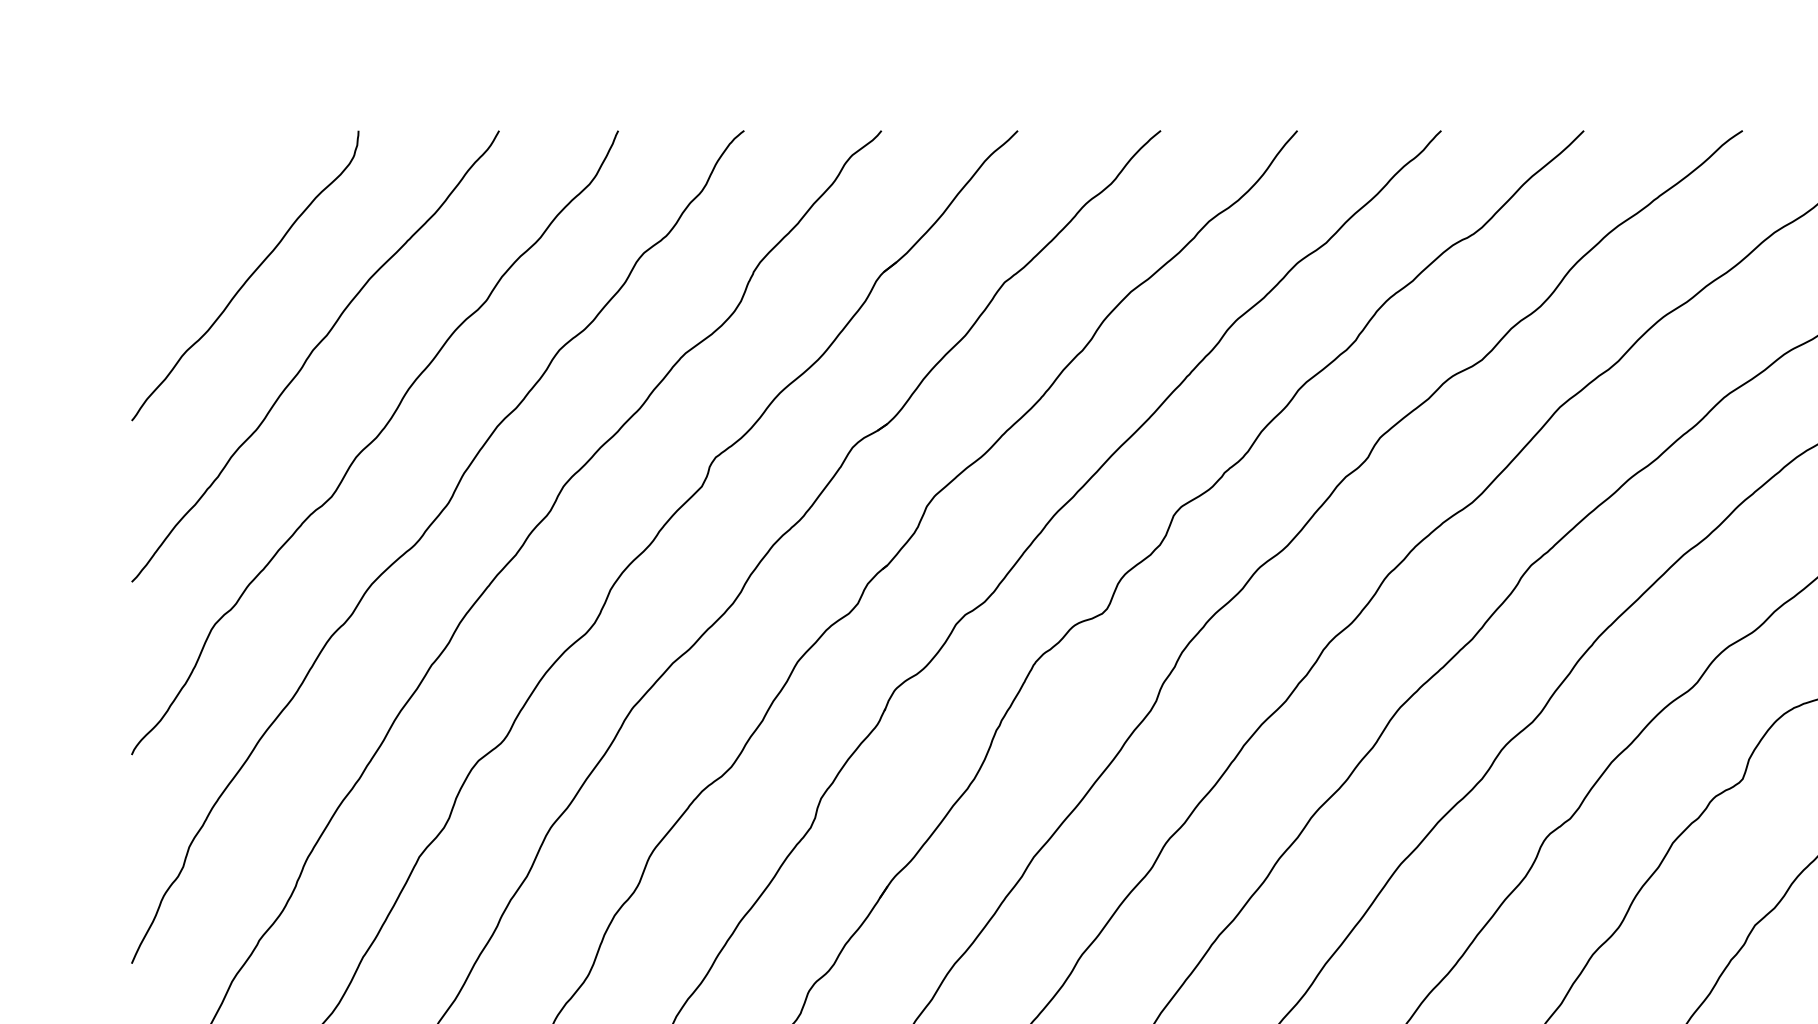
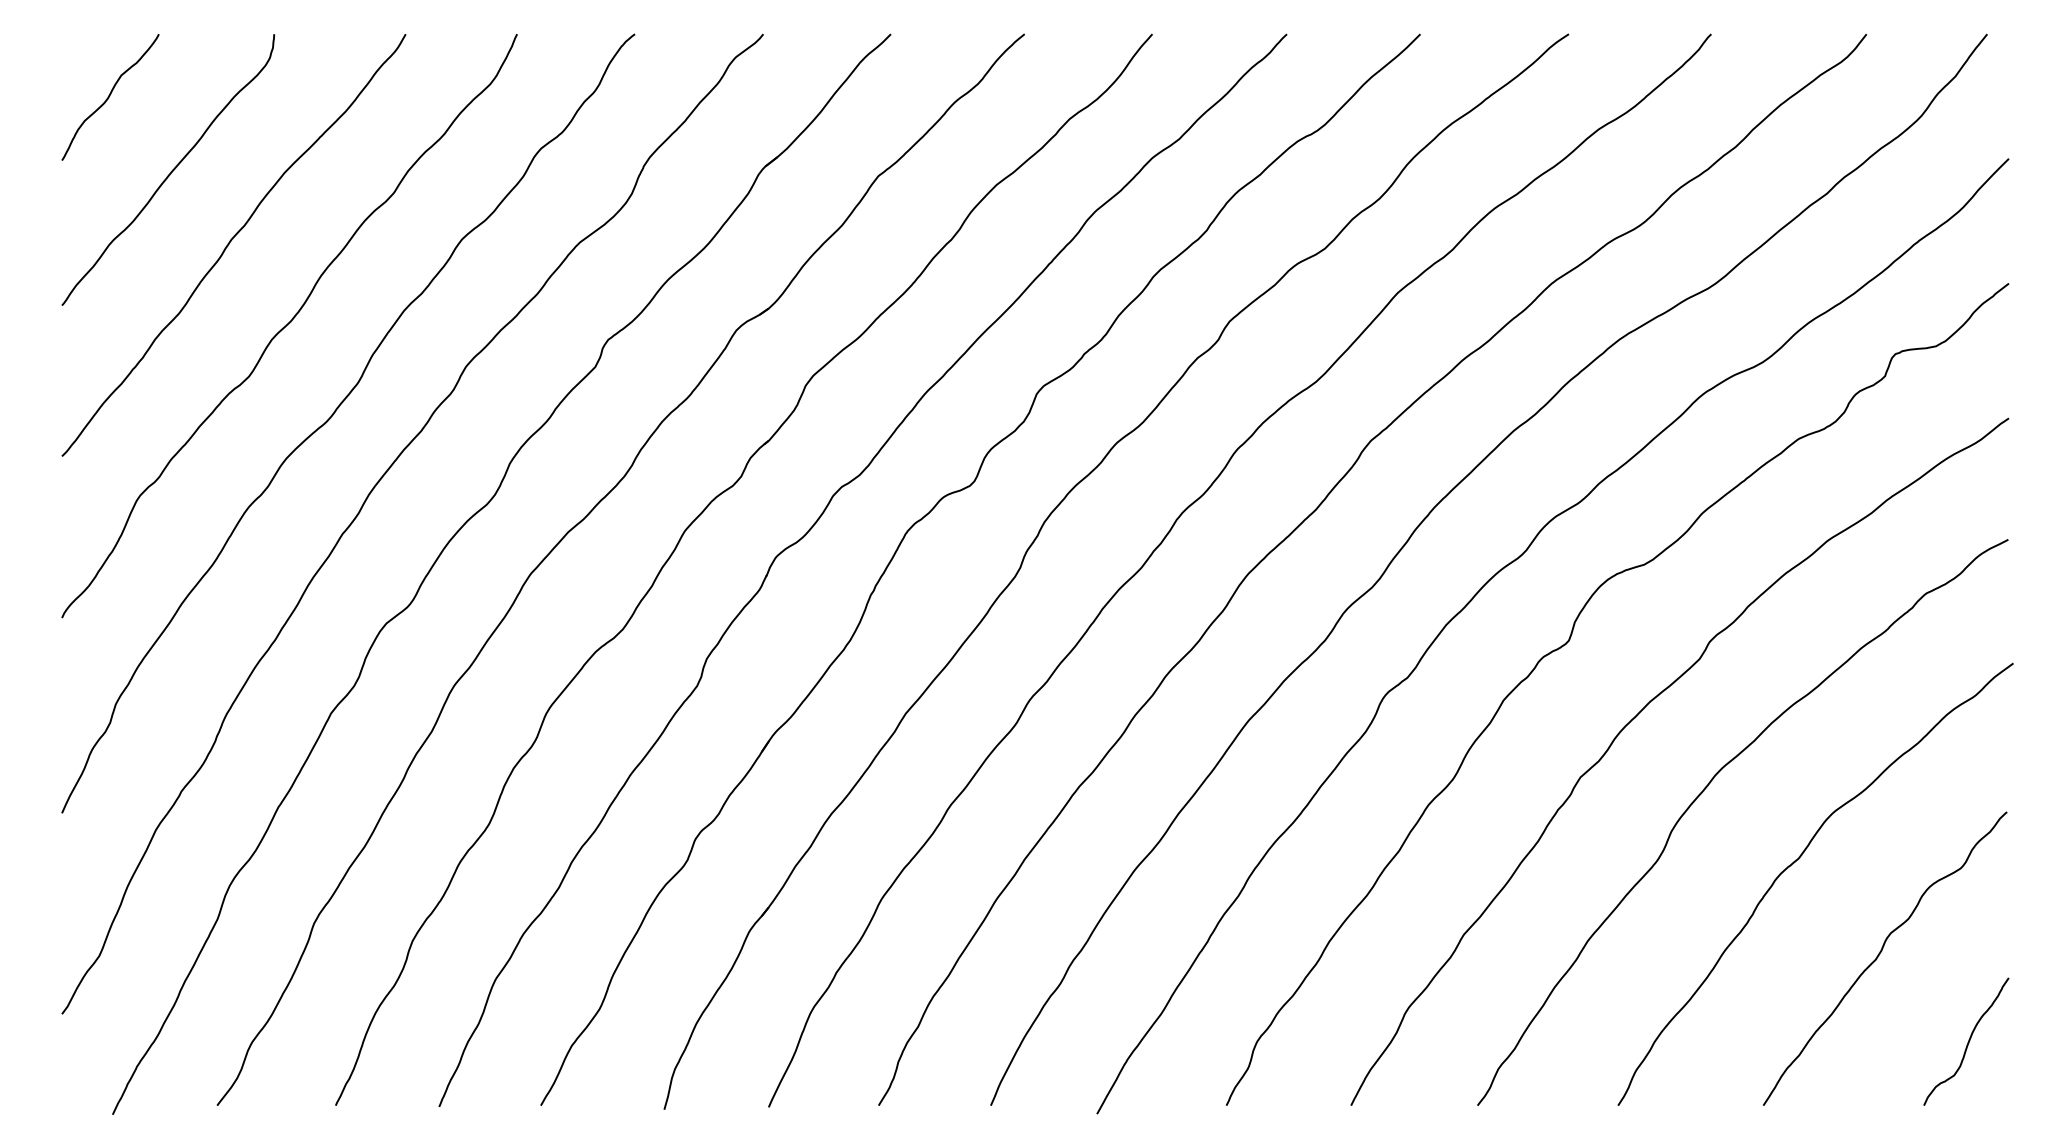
curve: (183, 197) -> (110, 96), added

